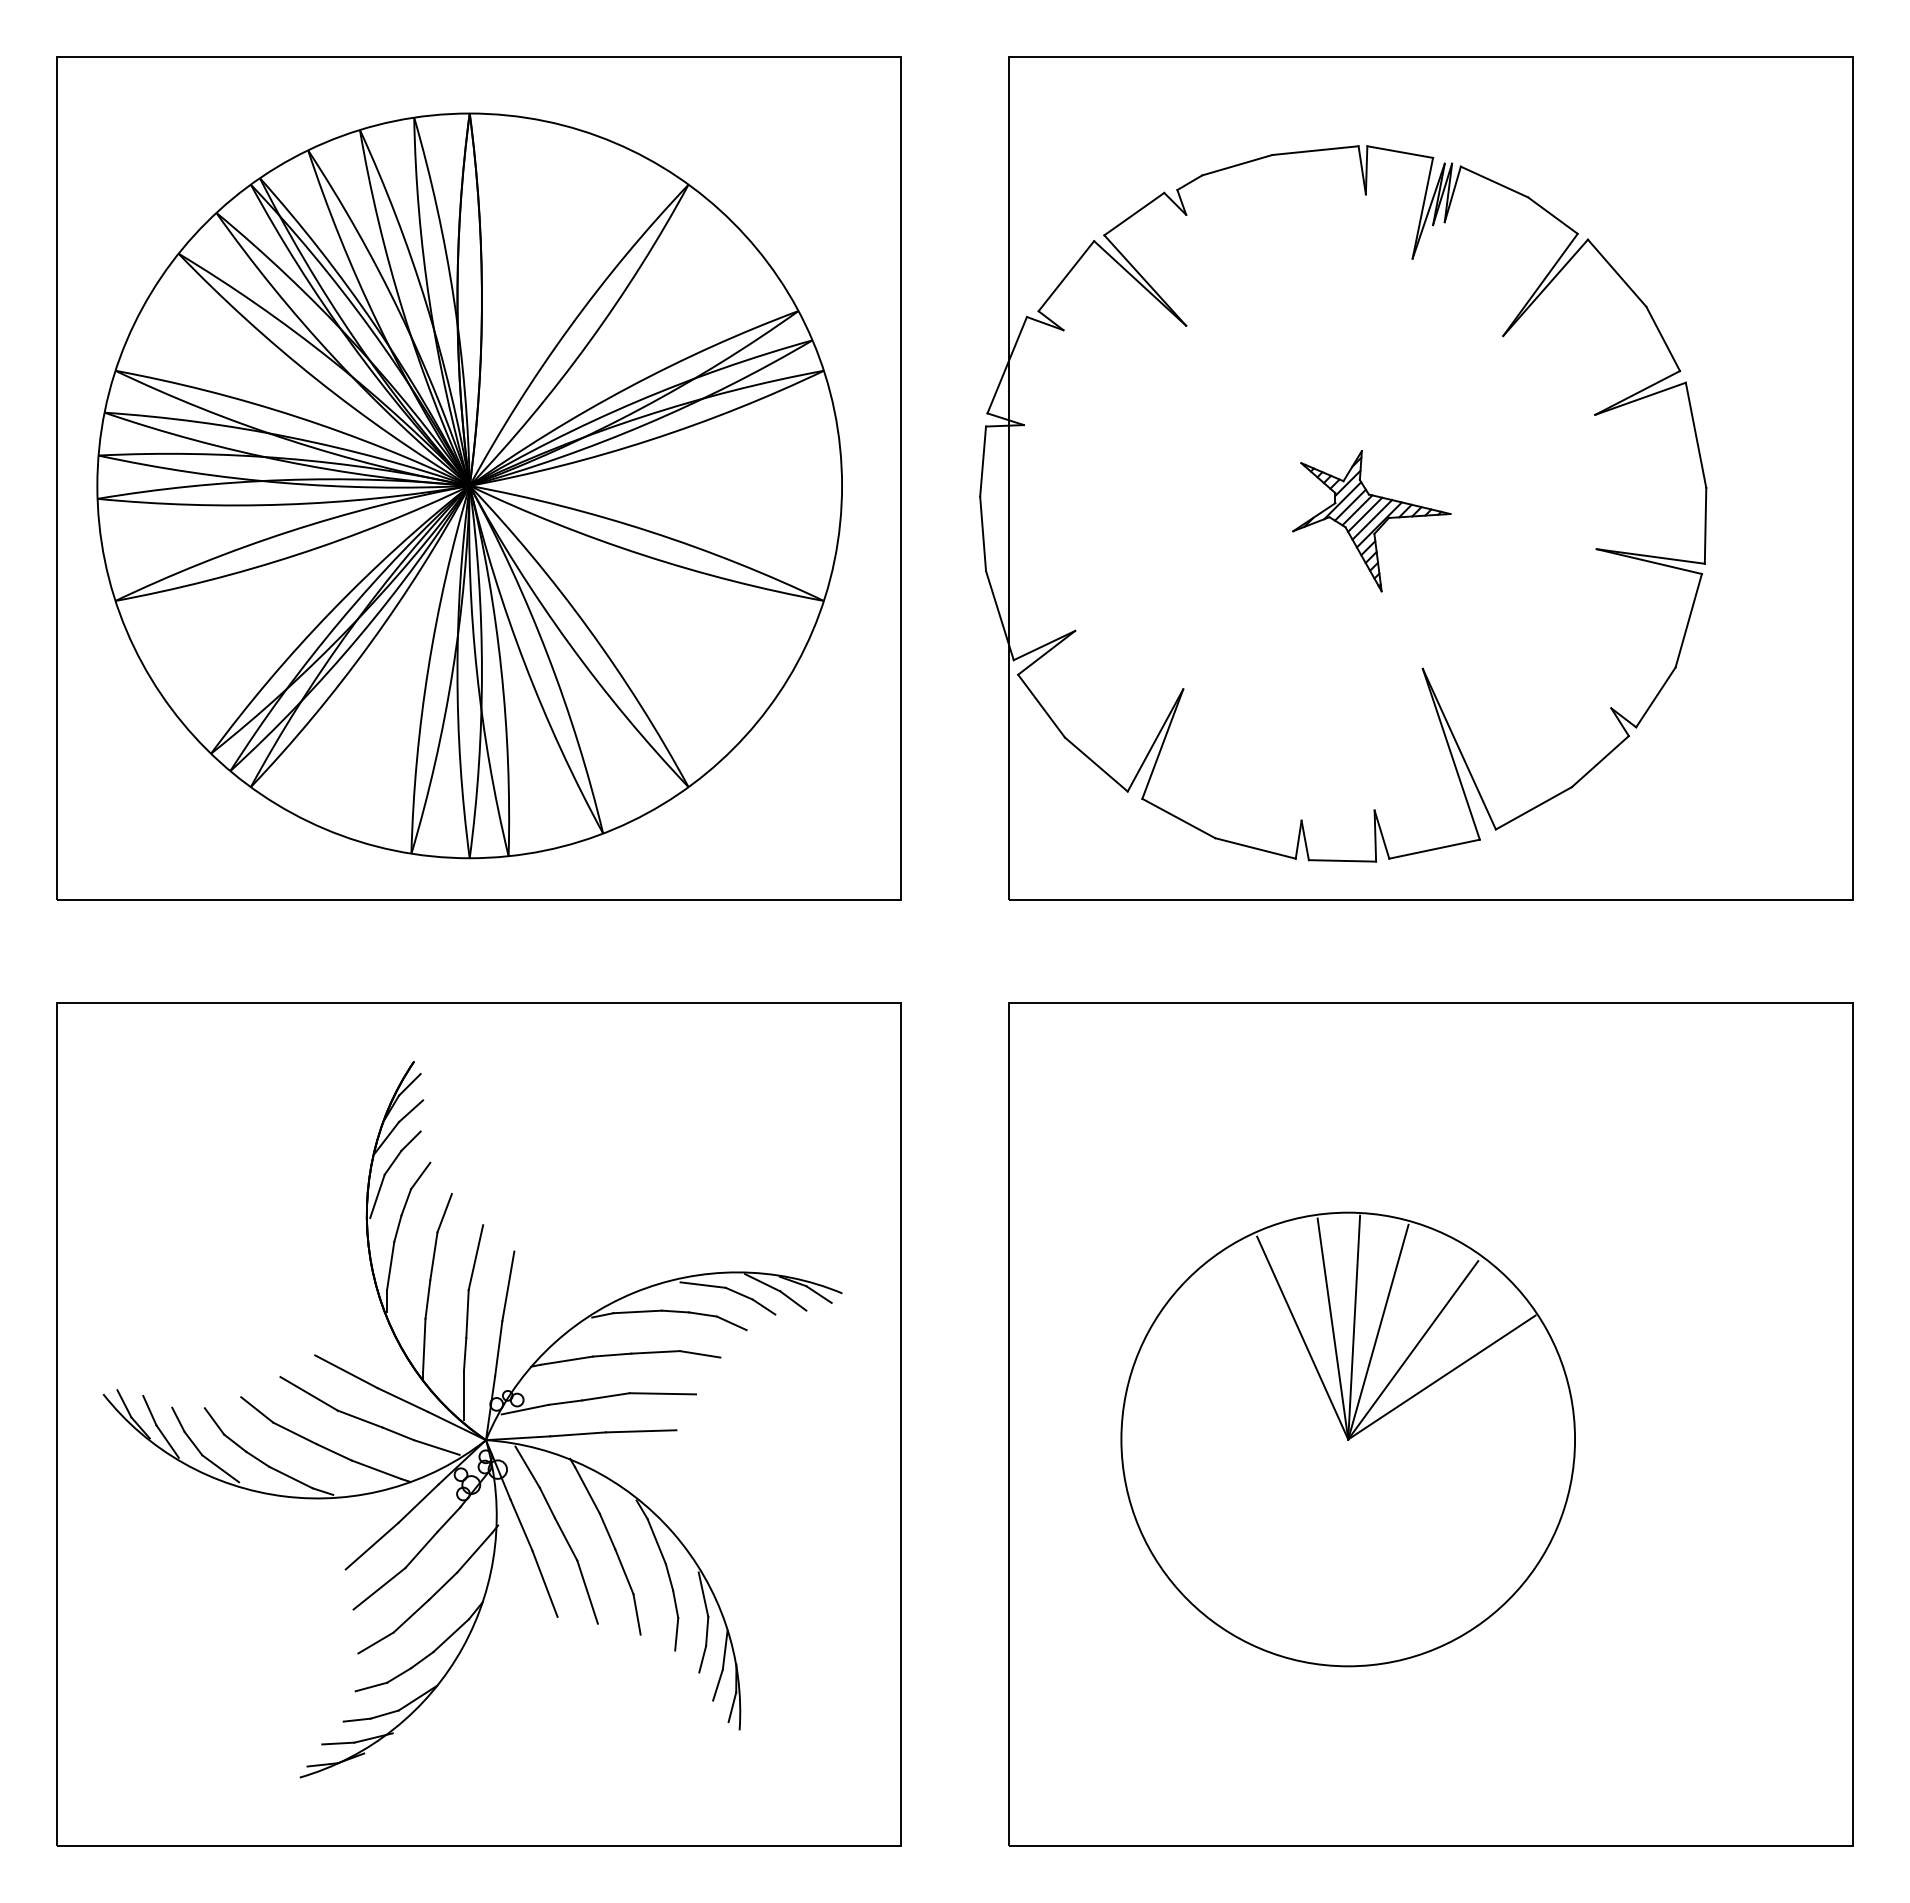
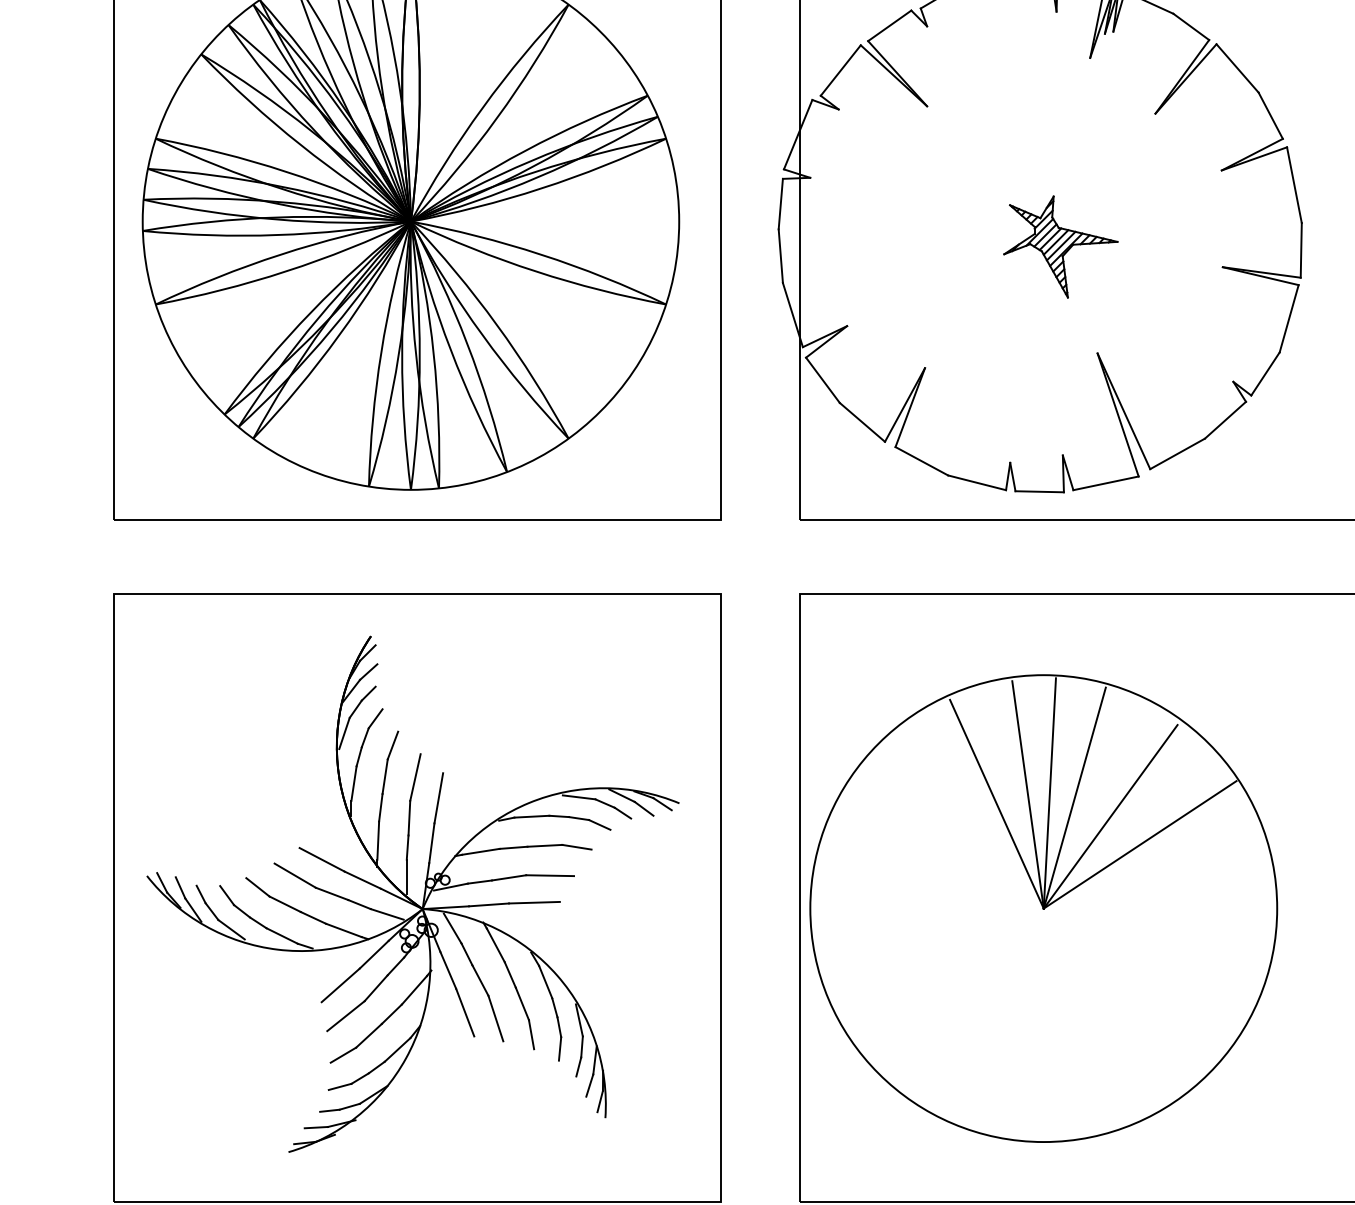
part: (1348, 1439) -> (1044, 908), size x1.43

